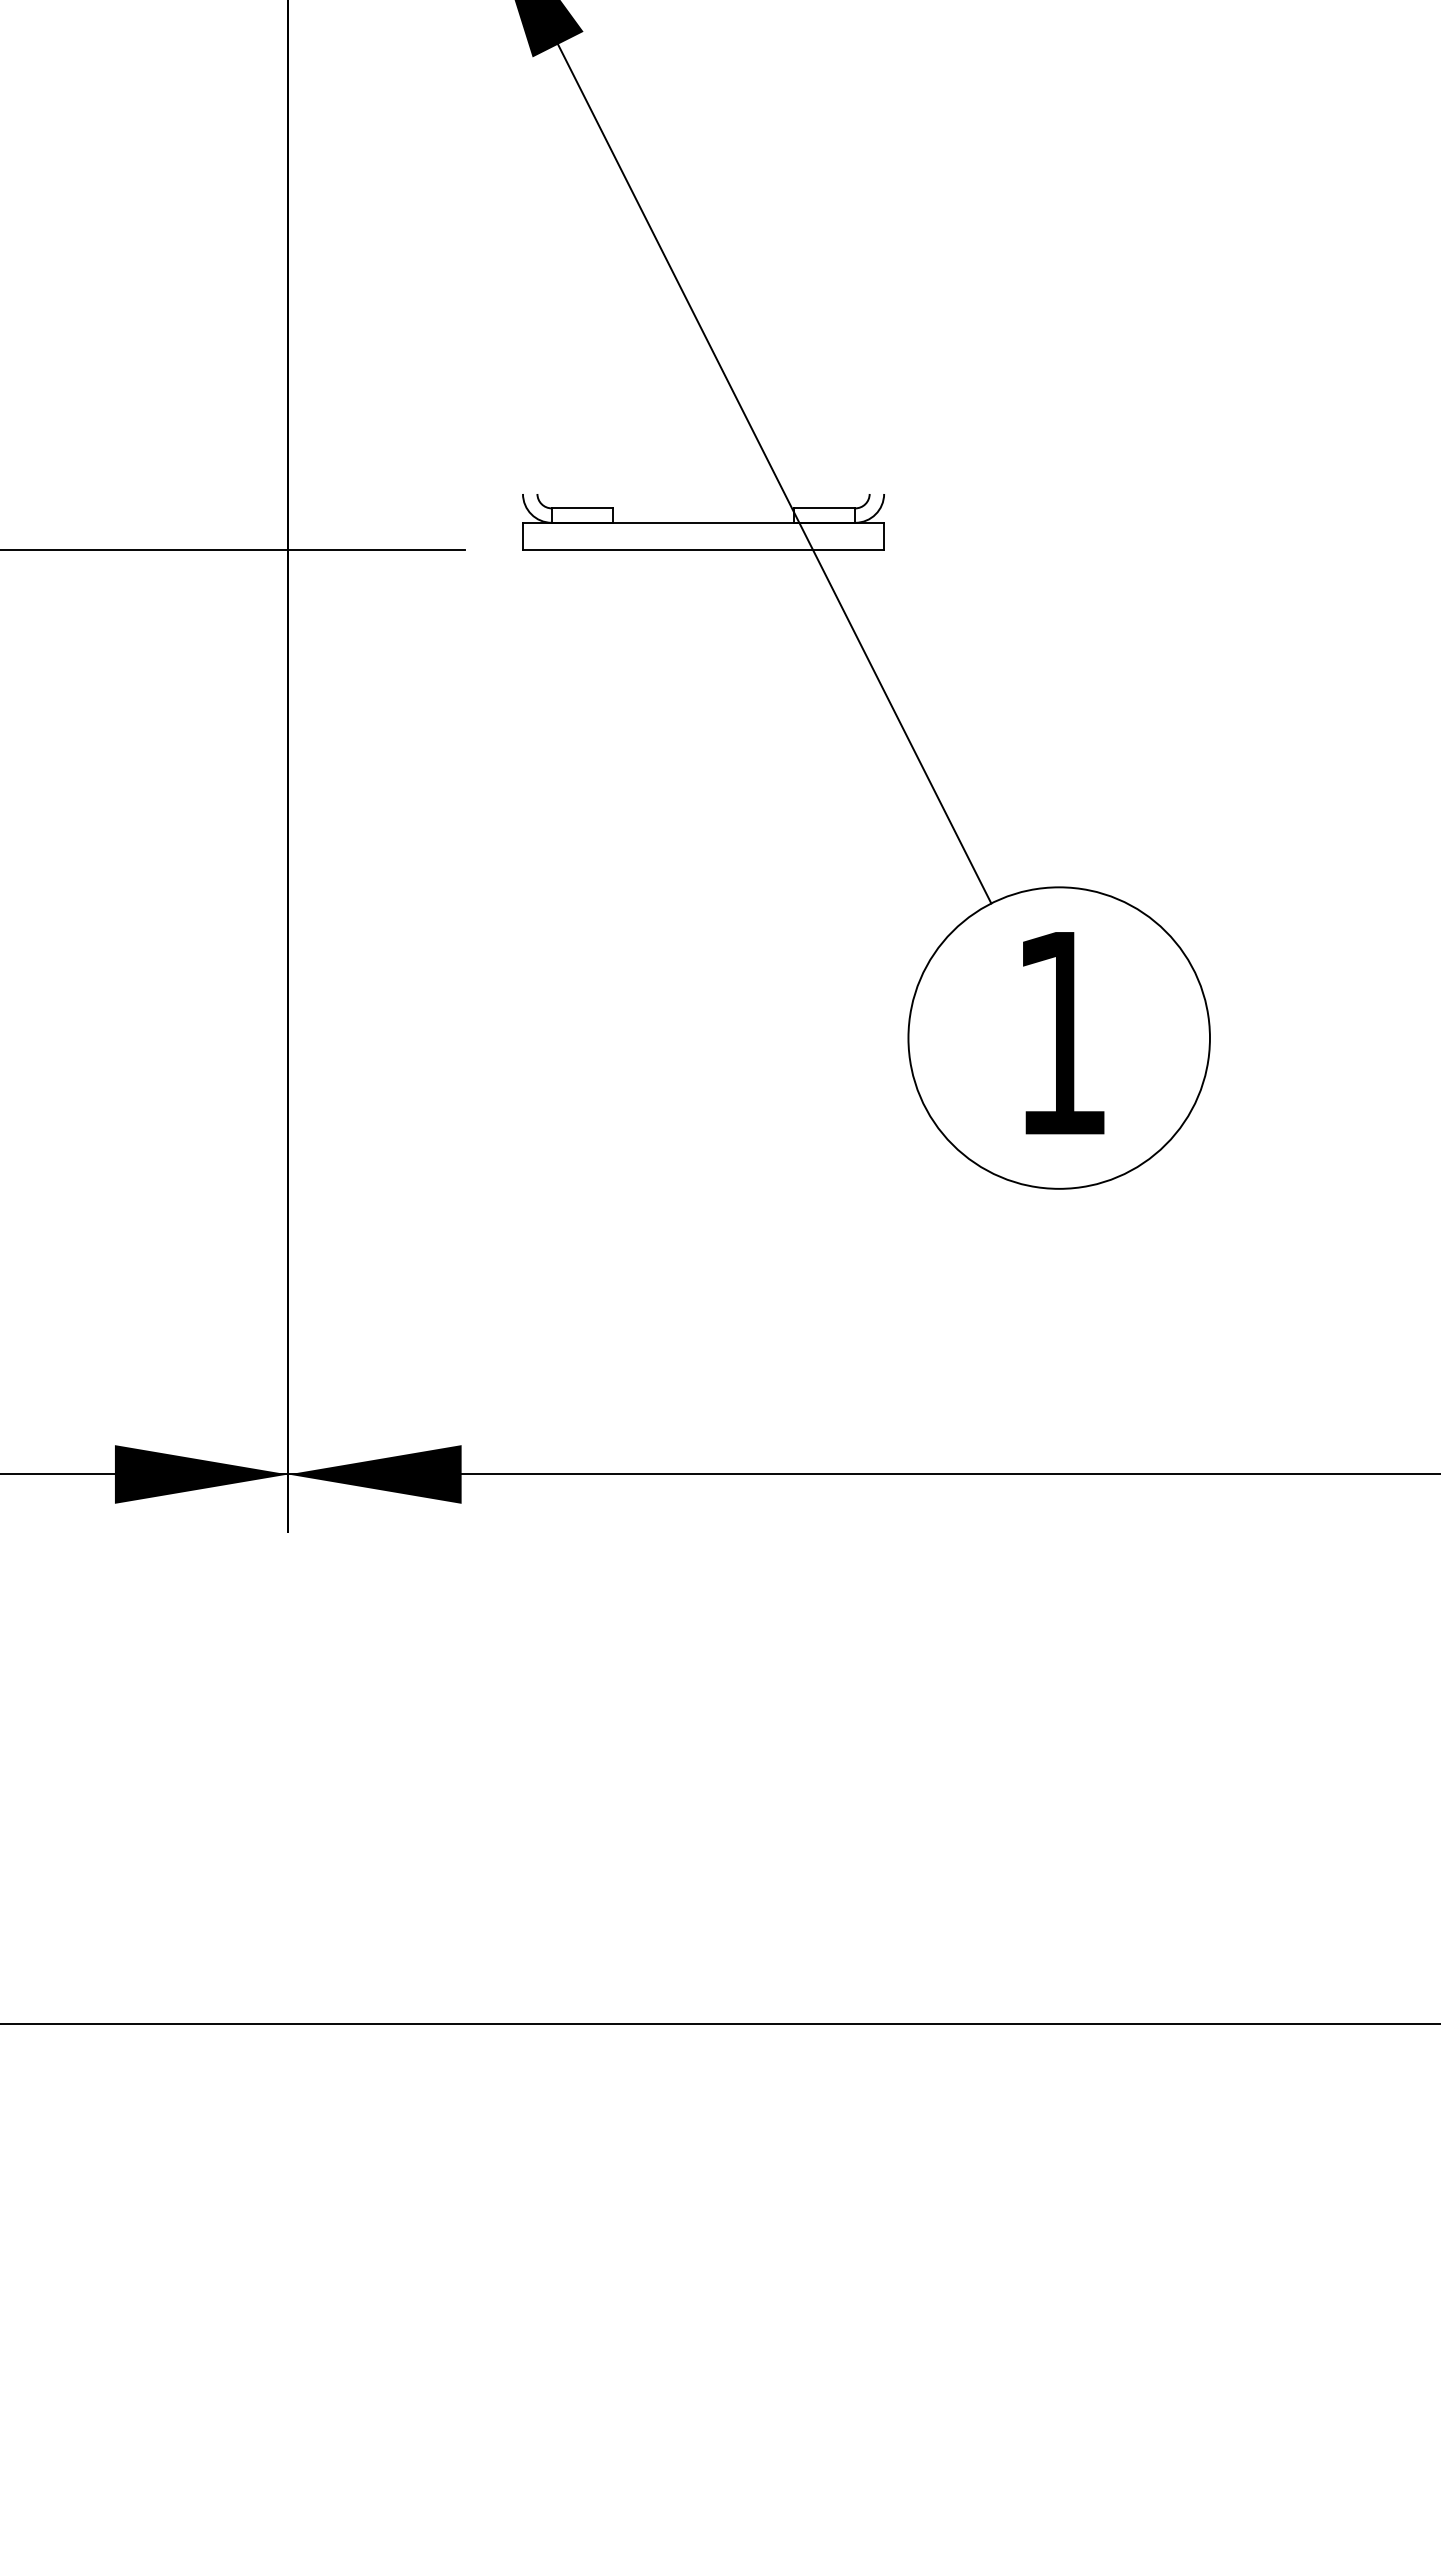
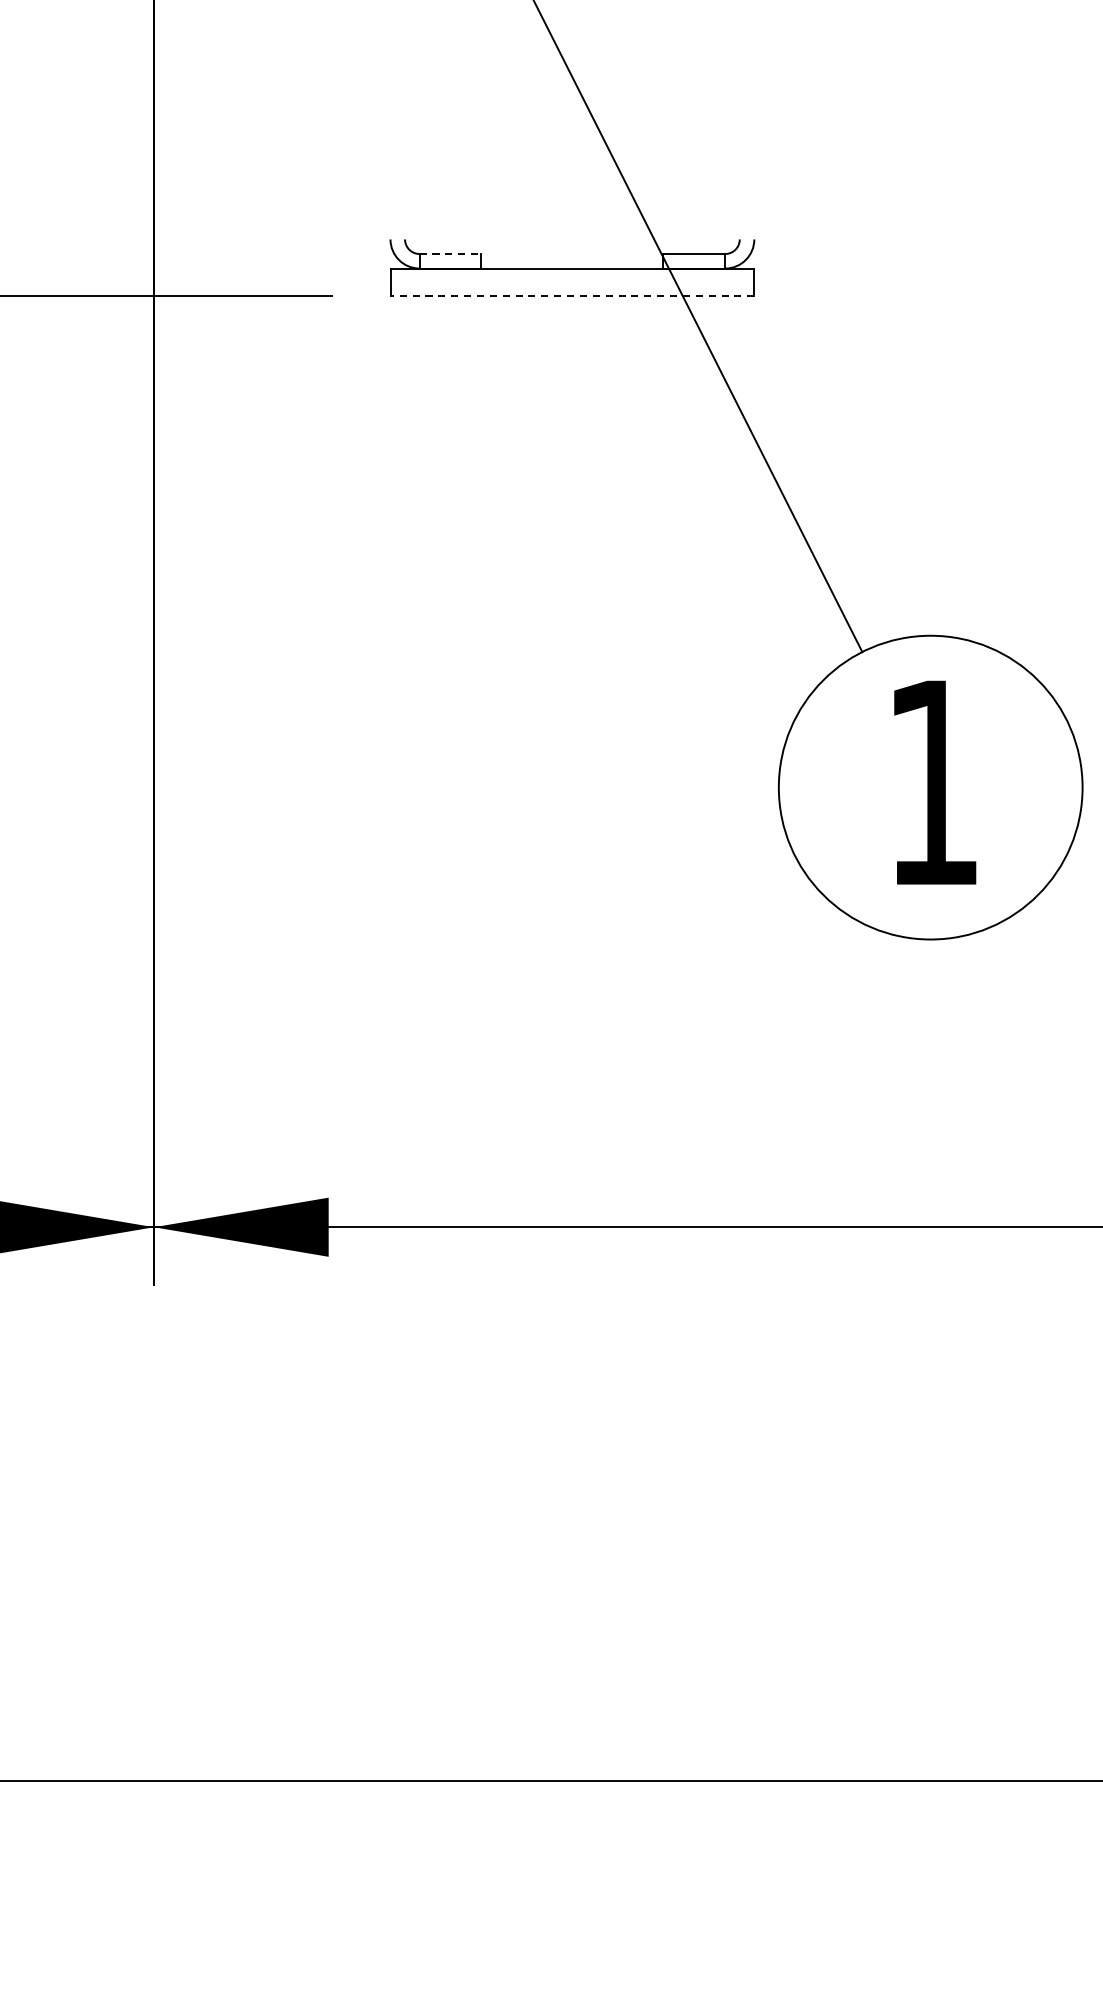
line: (582, 508) -> (450, 254), solid -> dashed
line: (703, 549) -> (572, 295), solid -> dashed

